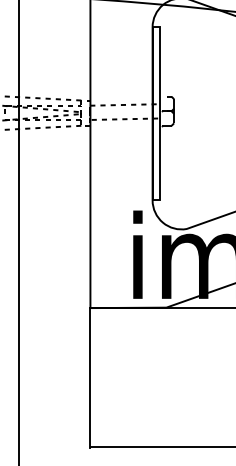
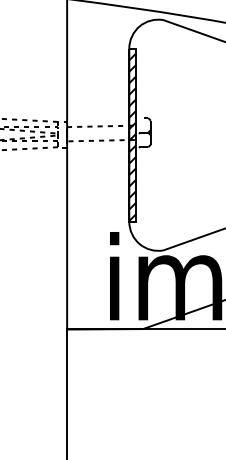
hatch: (155, 113) -> (132, 134), added

